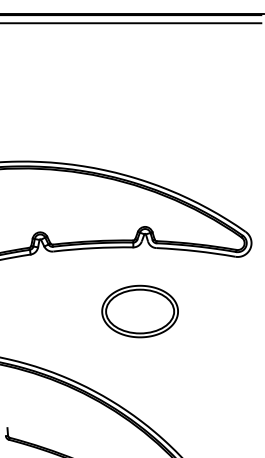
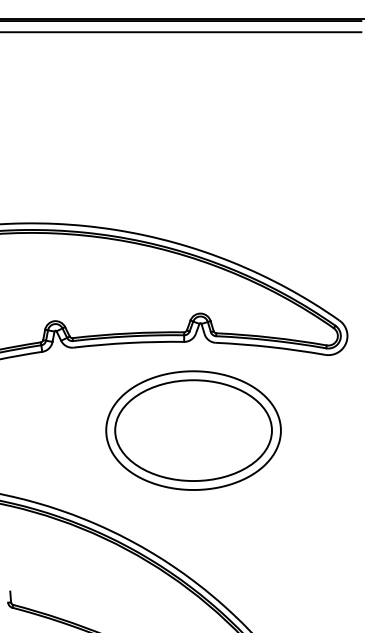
part: (140, 311) -> (193, 430), size x1.67

